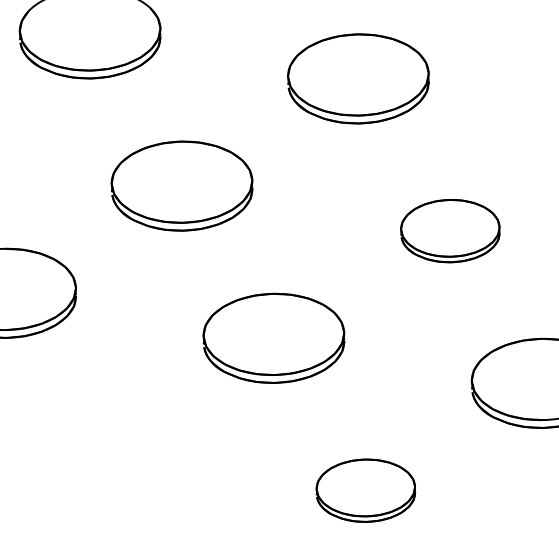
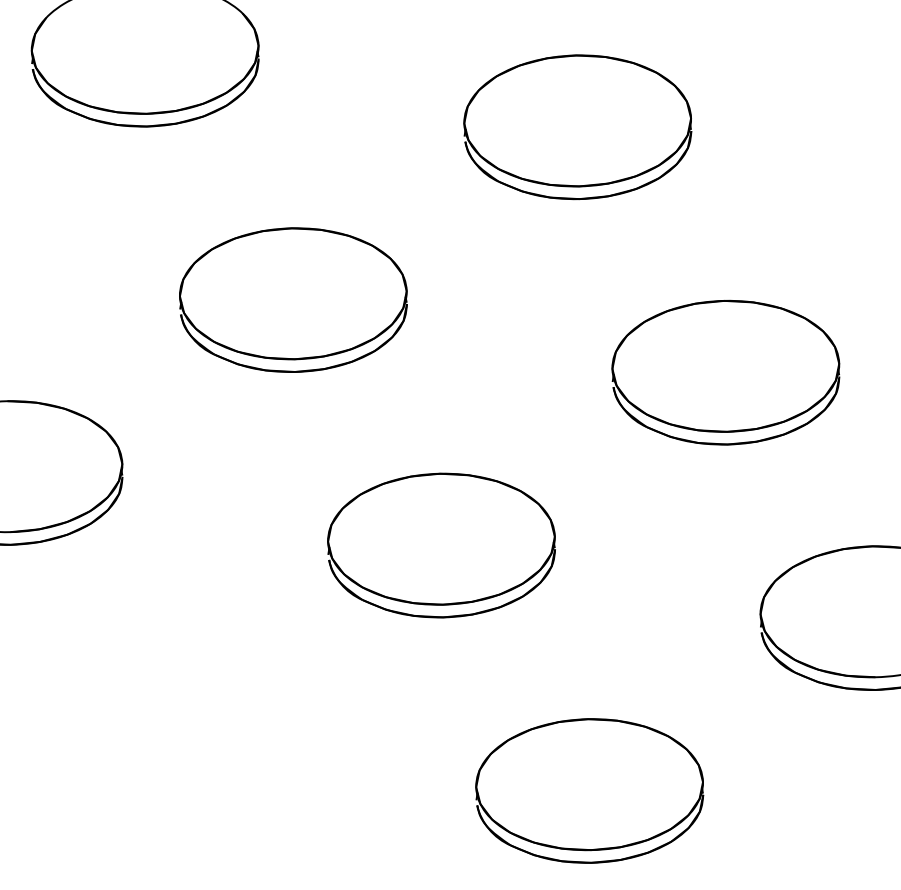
part: (450, 230) -> (726, 371), size x1.43
part: (365, 490) -> (589, 790), size x1.43

